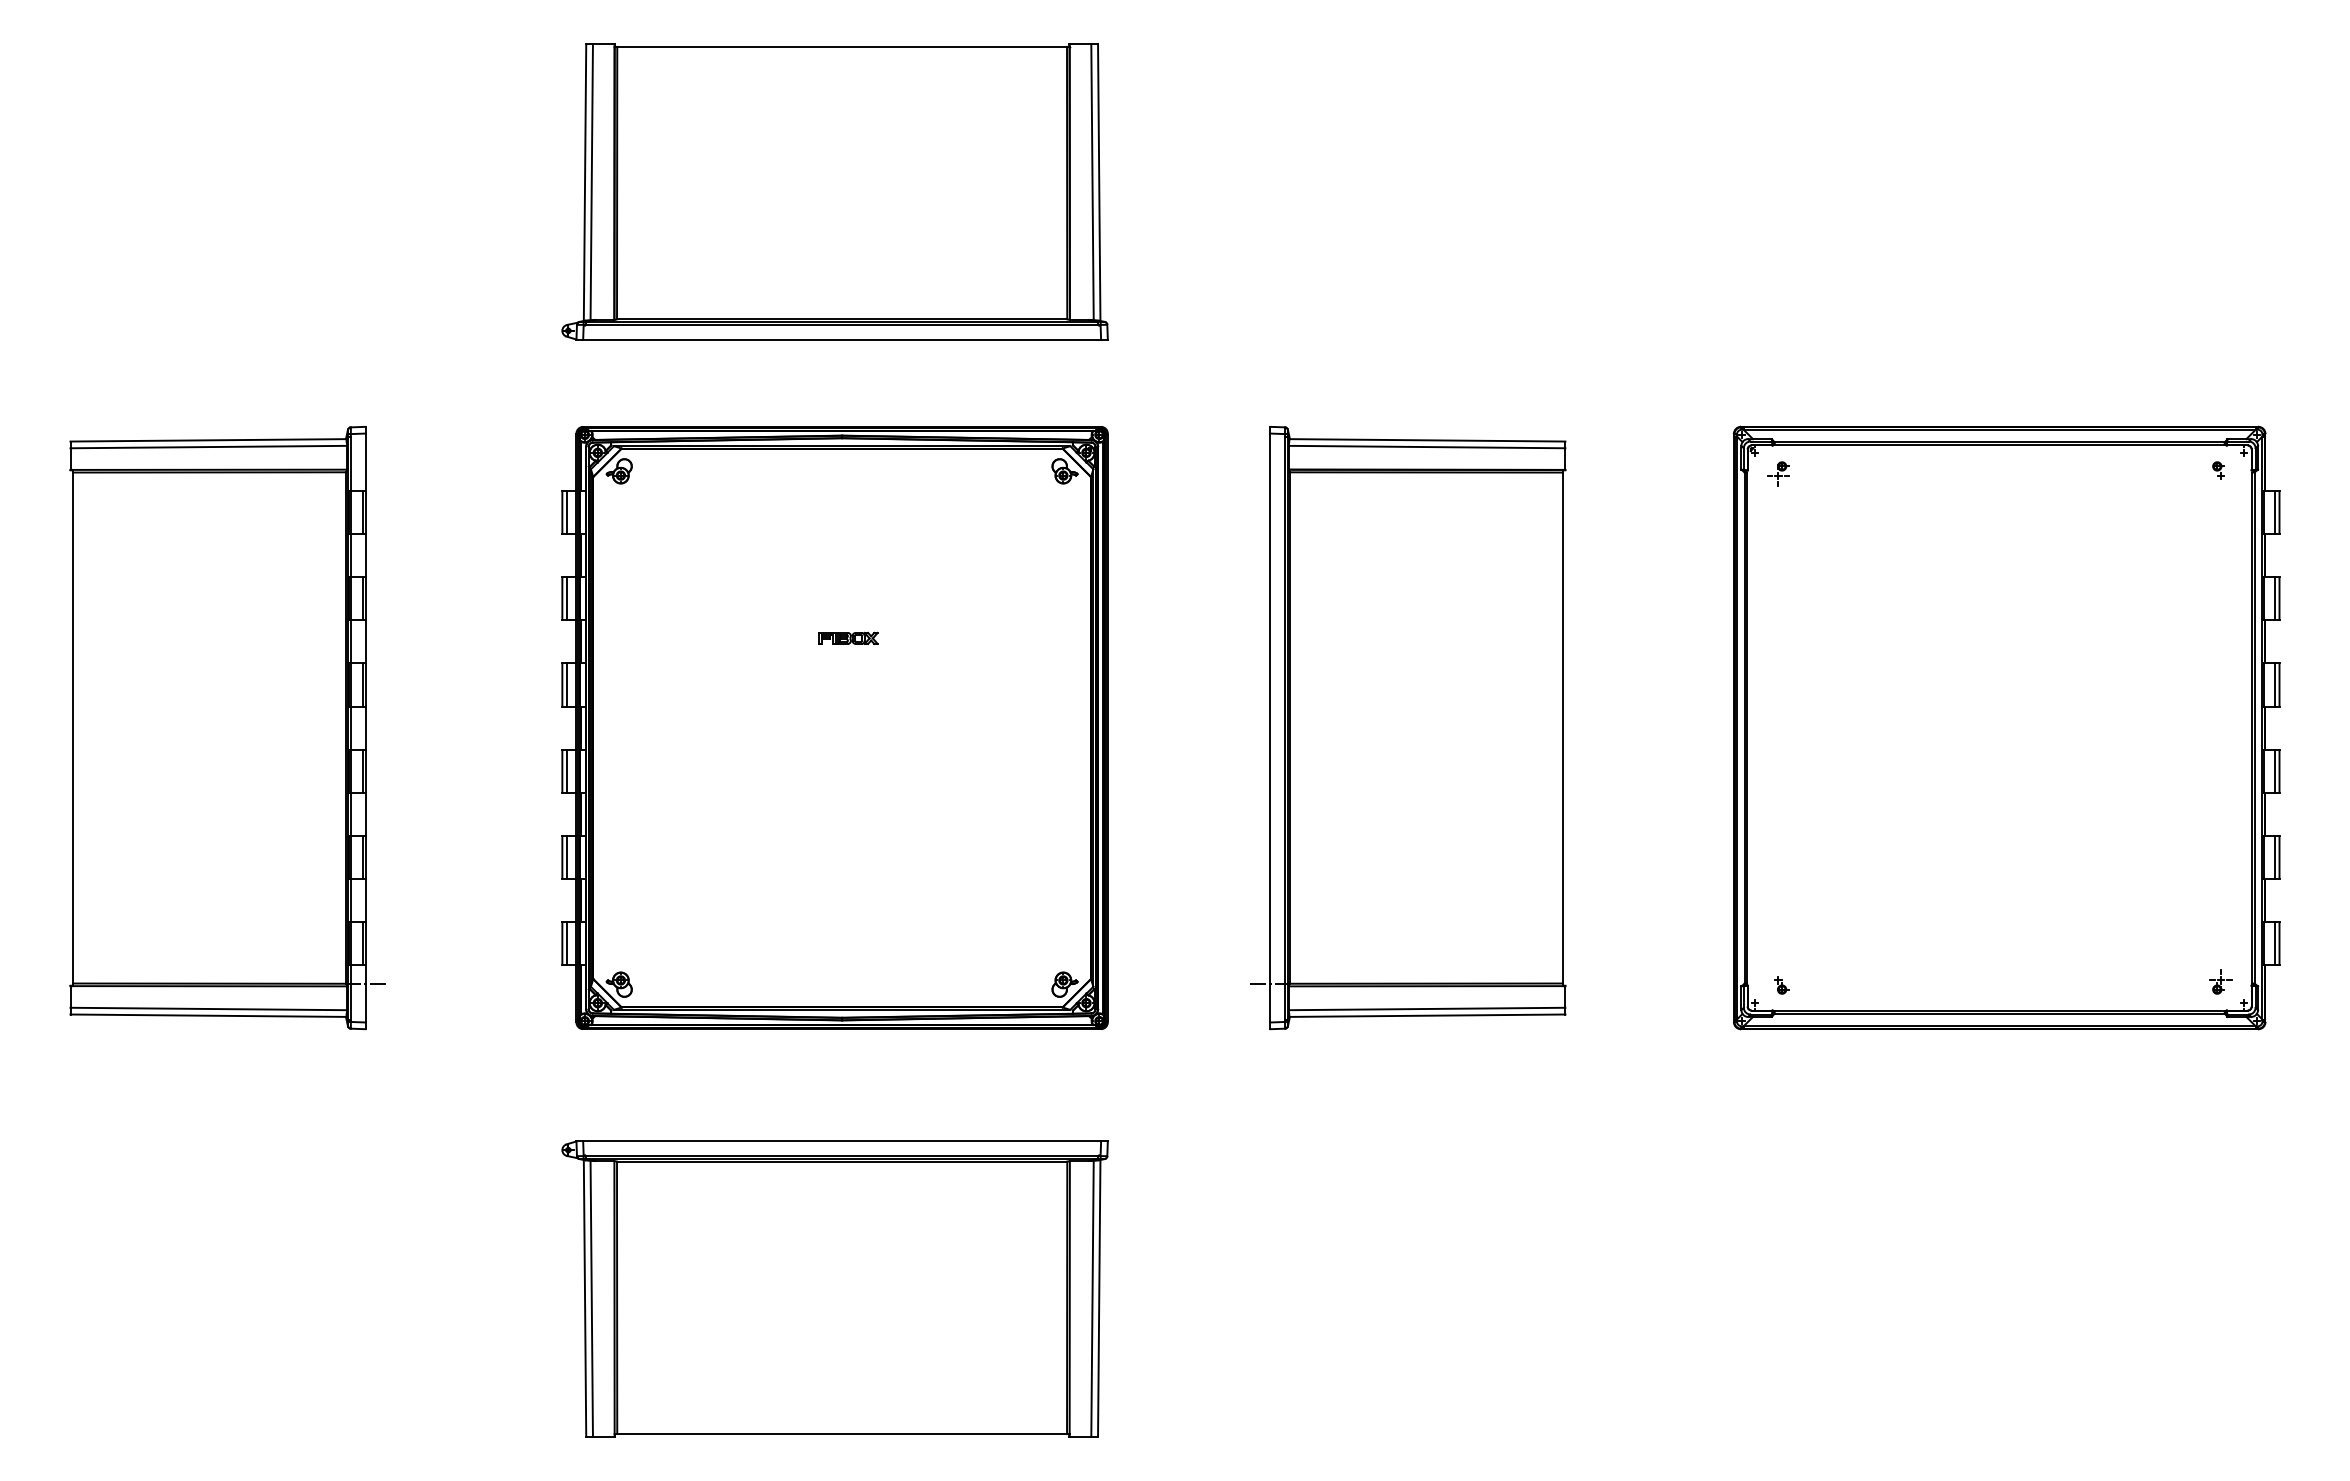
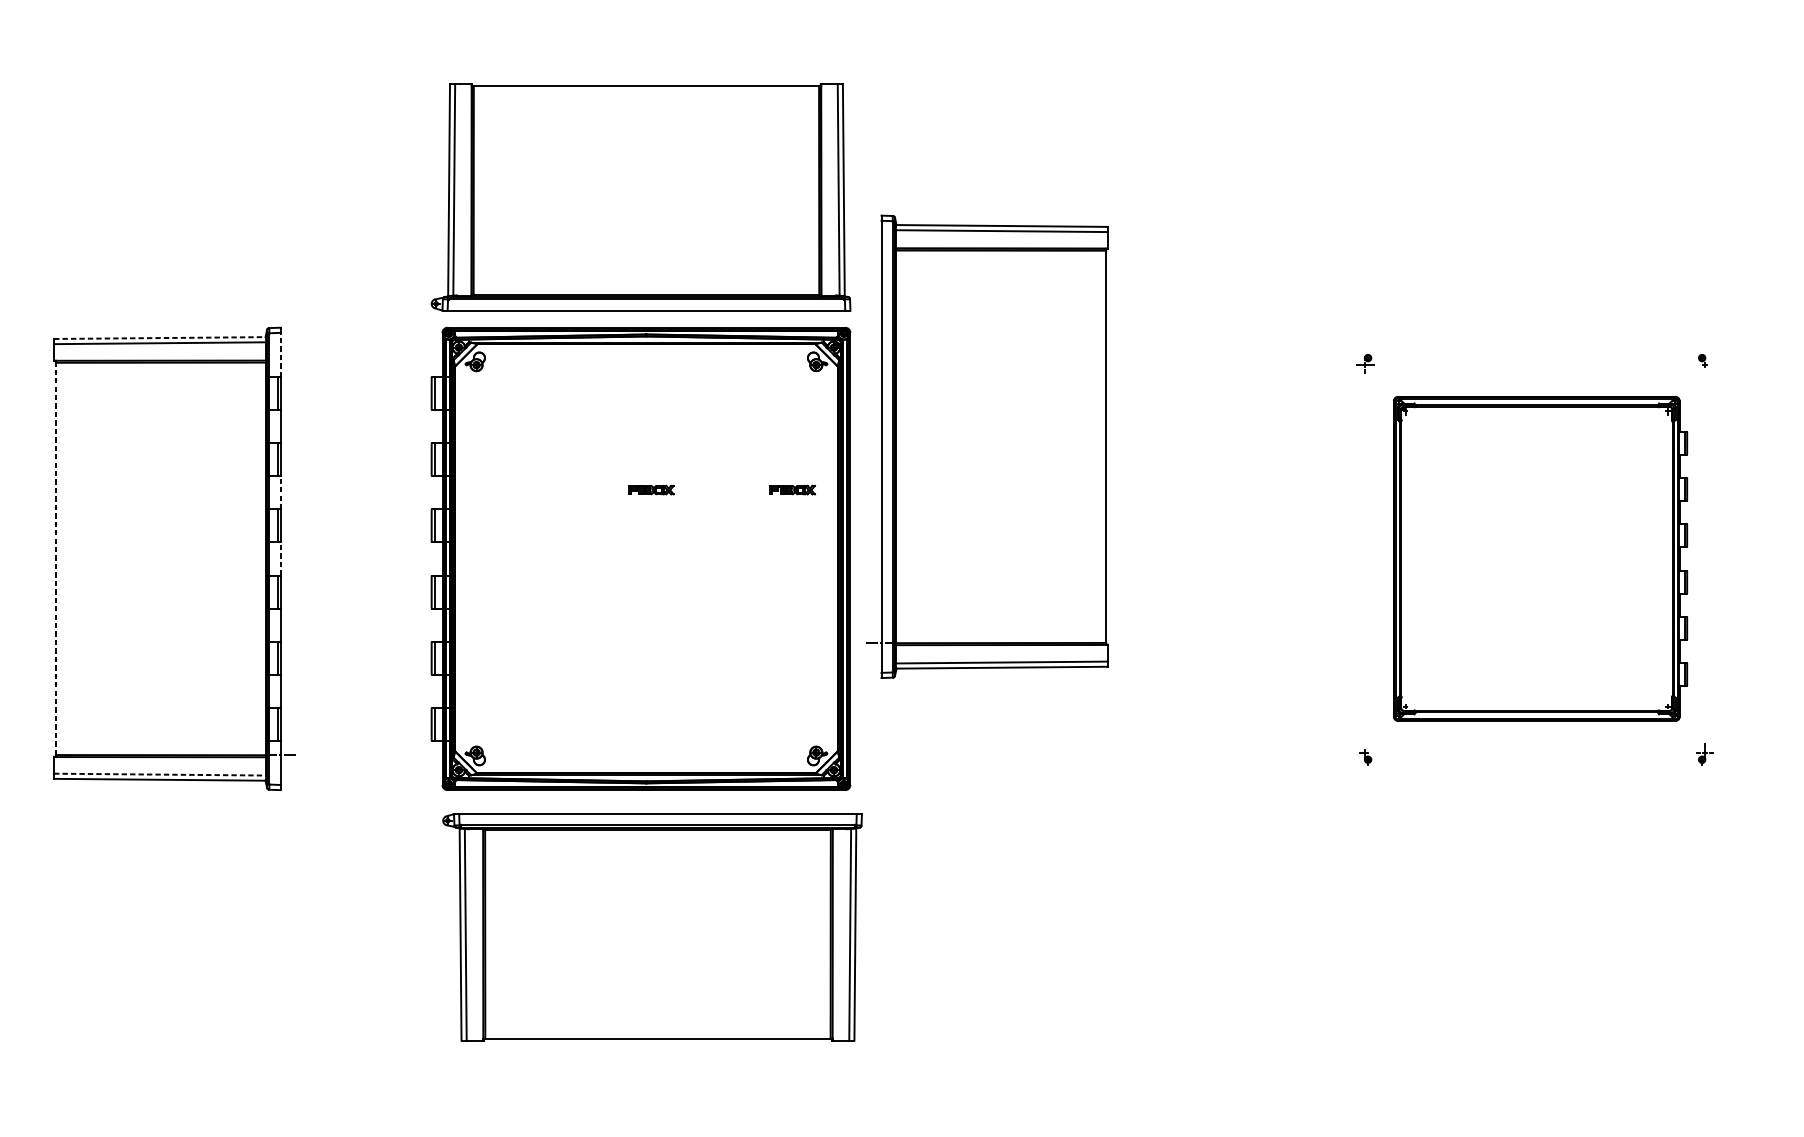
part: (834, 191) -> (640, 196), moved
line: (208, 440) -> (160, 338), solid -> dashed
line: (365, 462) -> (280, 355), solid -> dashed
part: (1032, 637) -> (792, 489), added
line: (365, 641) -> (280, 492), solid -> dashed
line: (72, 727) -> (55, 558), solid -> dashed
part: (2006, 727) -> (1540, 558), size x0.7
line: (365, 728) -> (280, 559), solid -> dashed
part: (1408, 728) -> (987, 447), moved
line: (209, 1009) -> (160, 775), solid -> dashed
part: (834, 1288) -> (652, 927), moved

